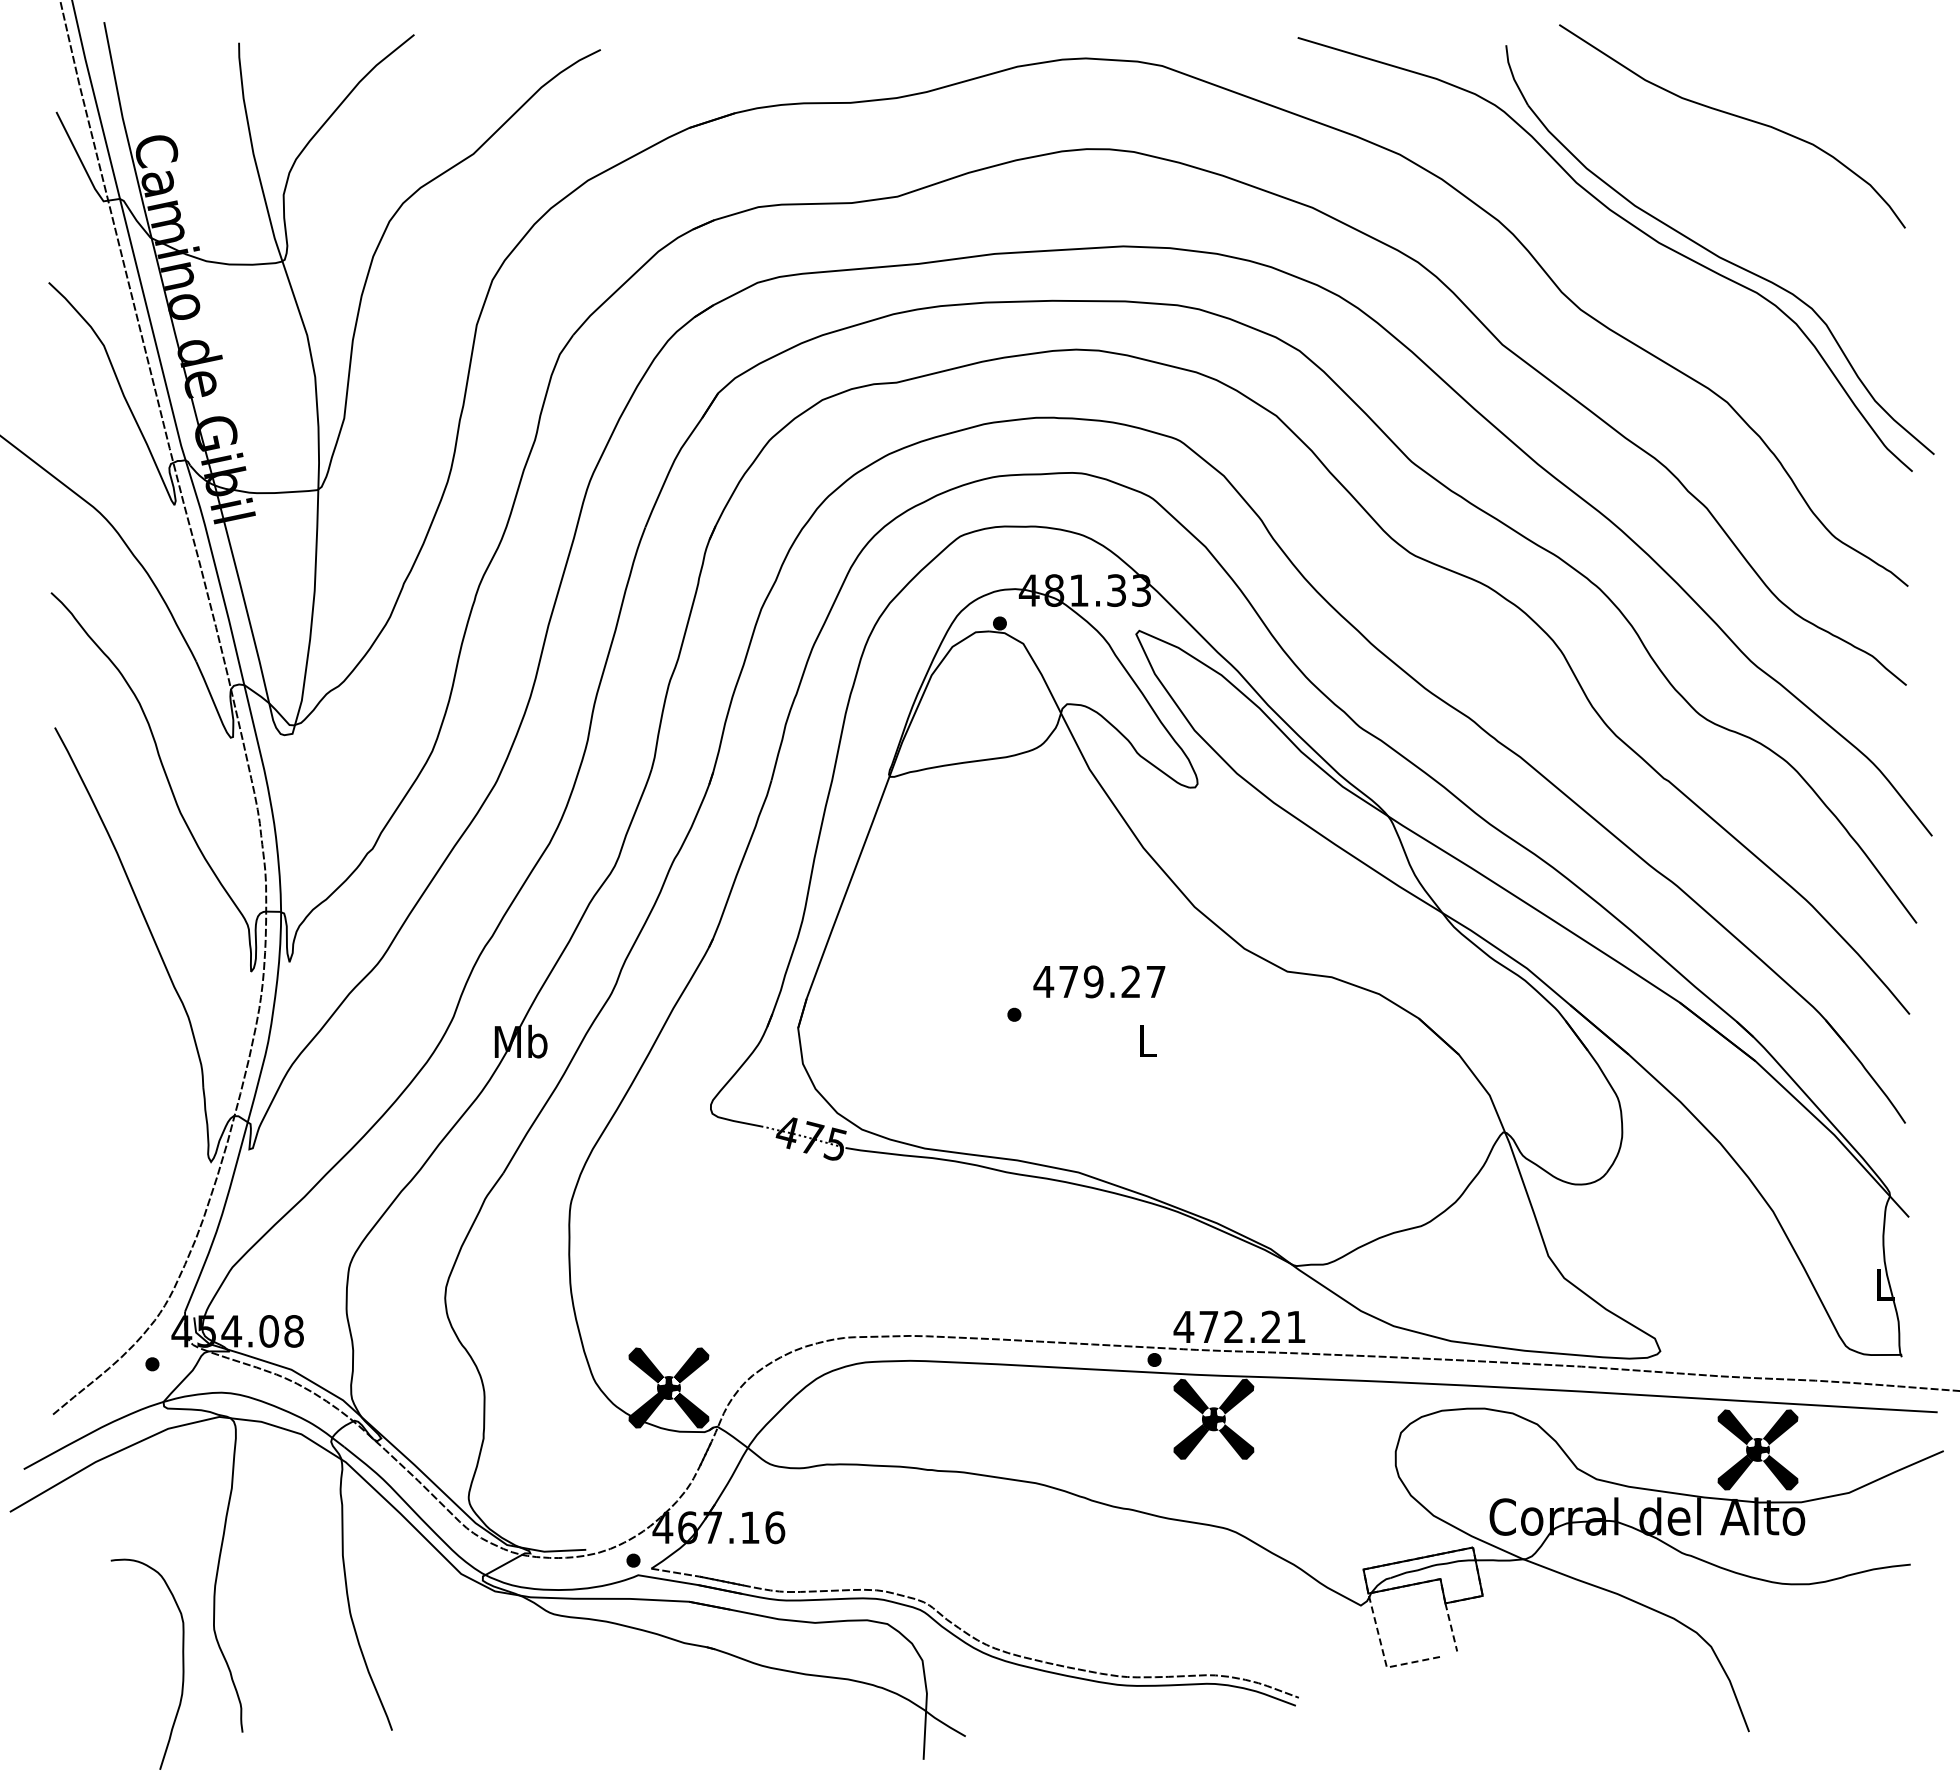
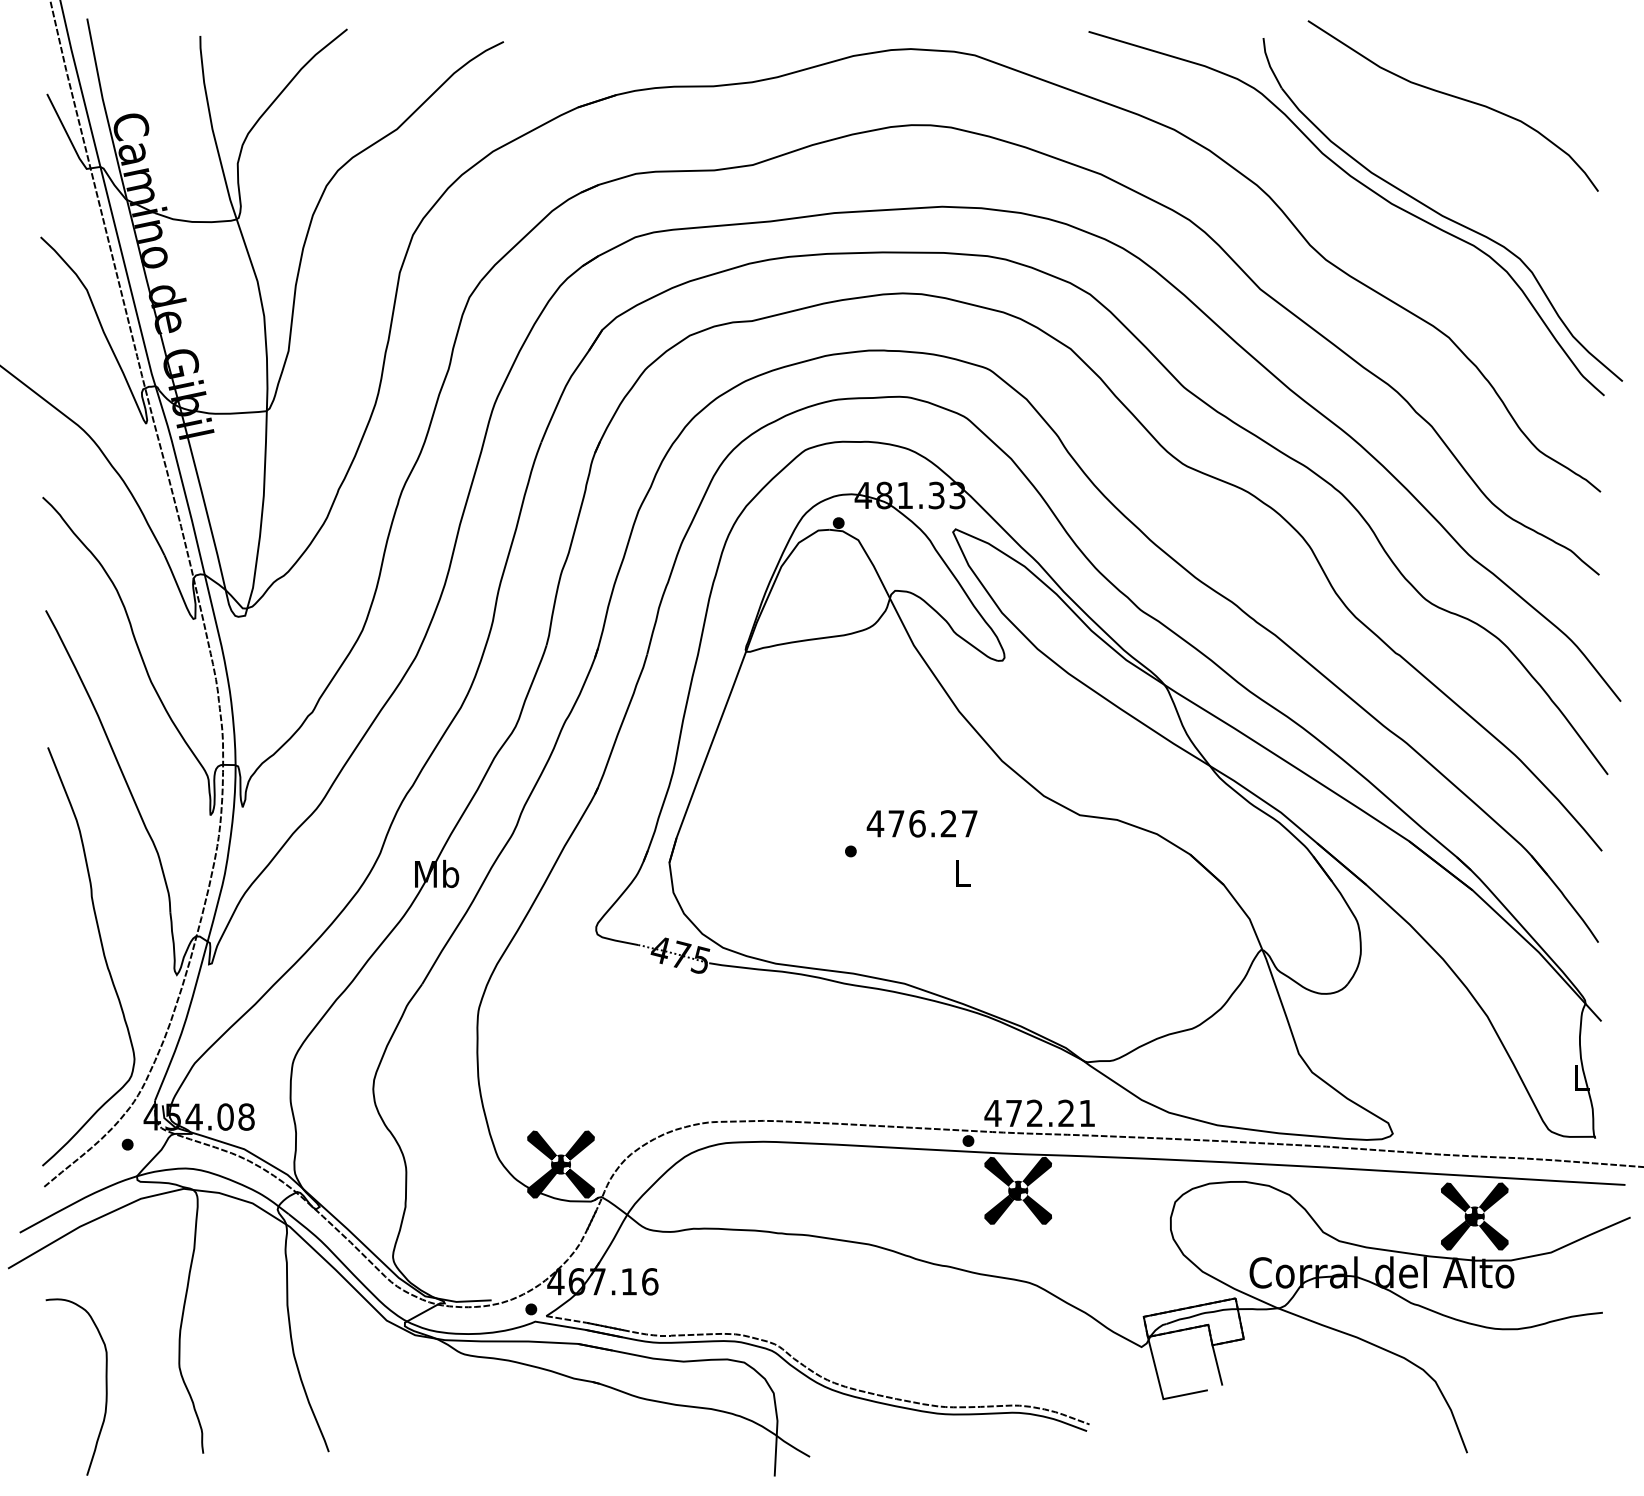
text: (1093, 981) -> (917, 823), 479.27 -> 476.27
curve: (122, 1134) -> (102, 951), added
line: (1451, 1627) -> (1217, 1365), dashed -> solid
line: (1384, 1657) -> (1161, 1390), dashed -> solid
curve: (182, 1663) -> (105, 1386), moved

